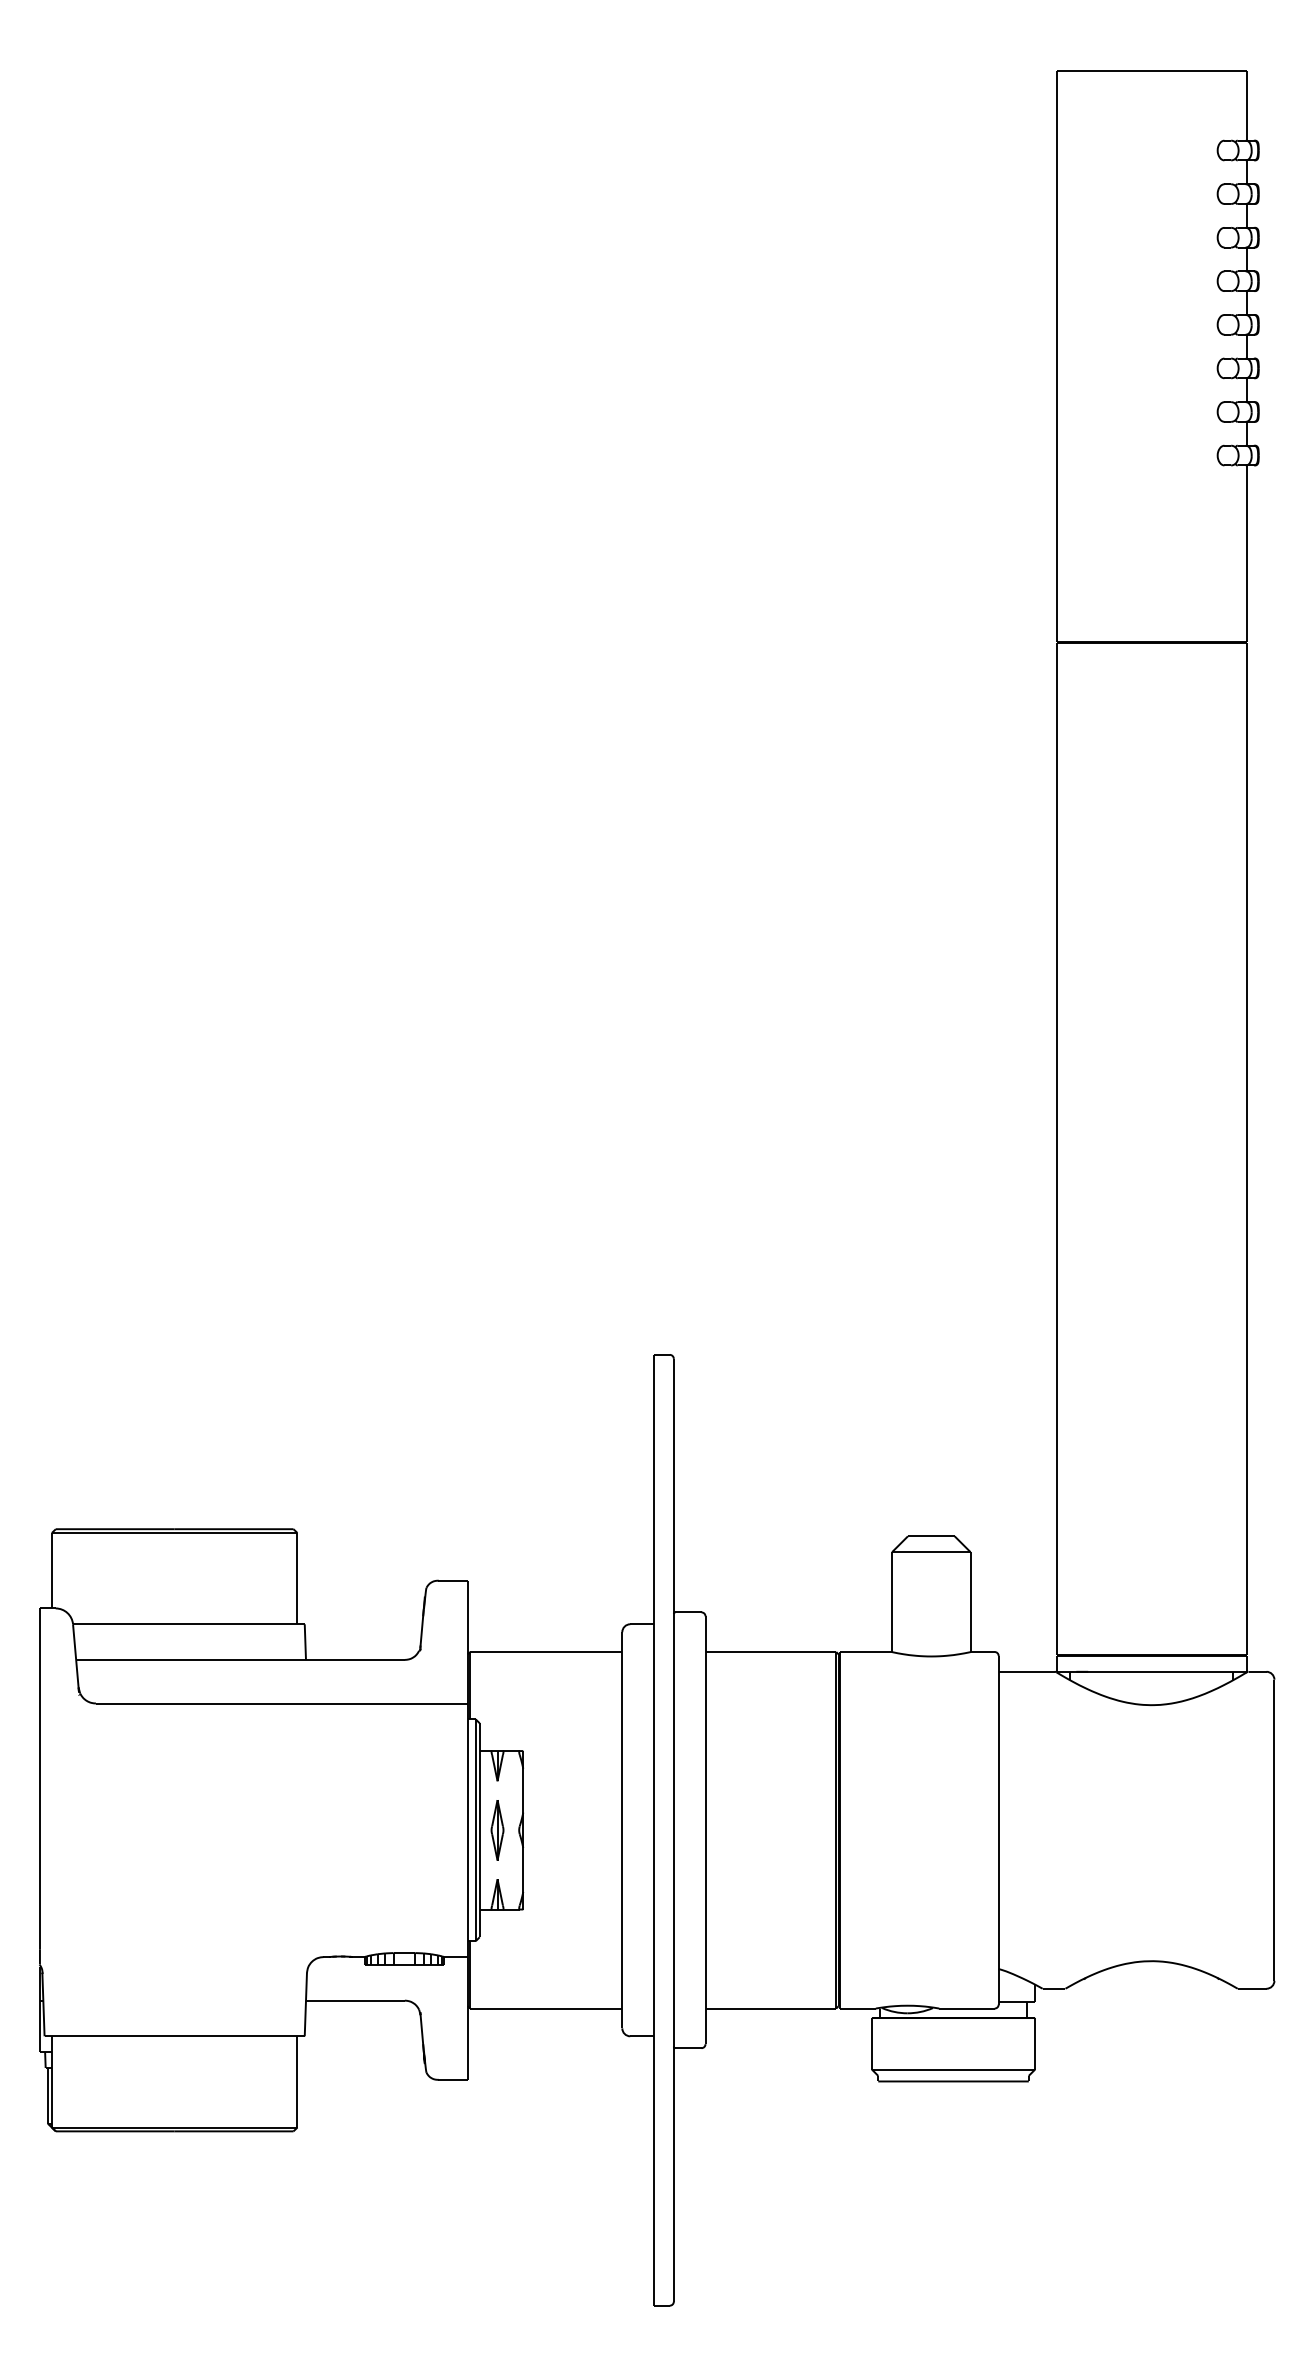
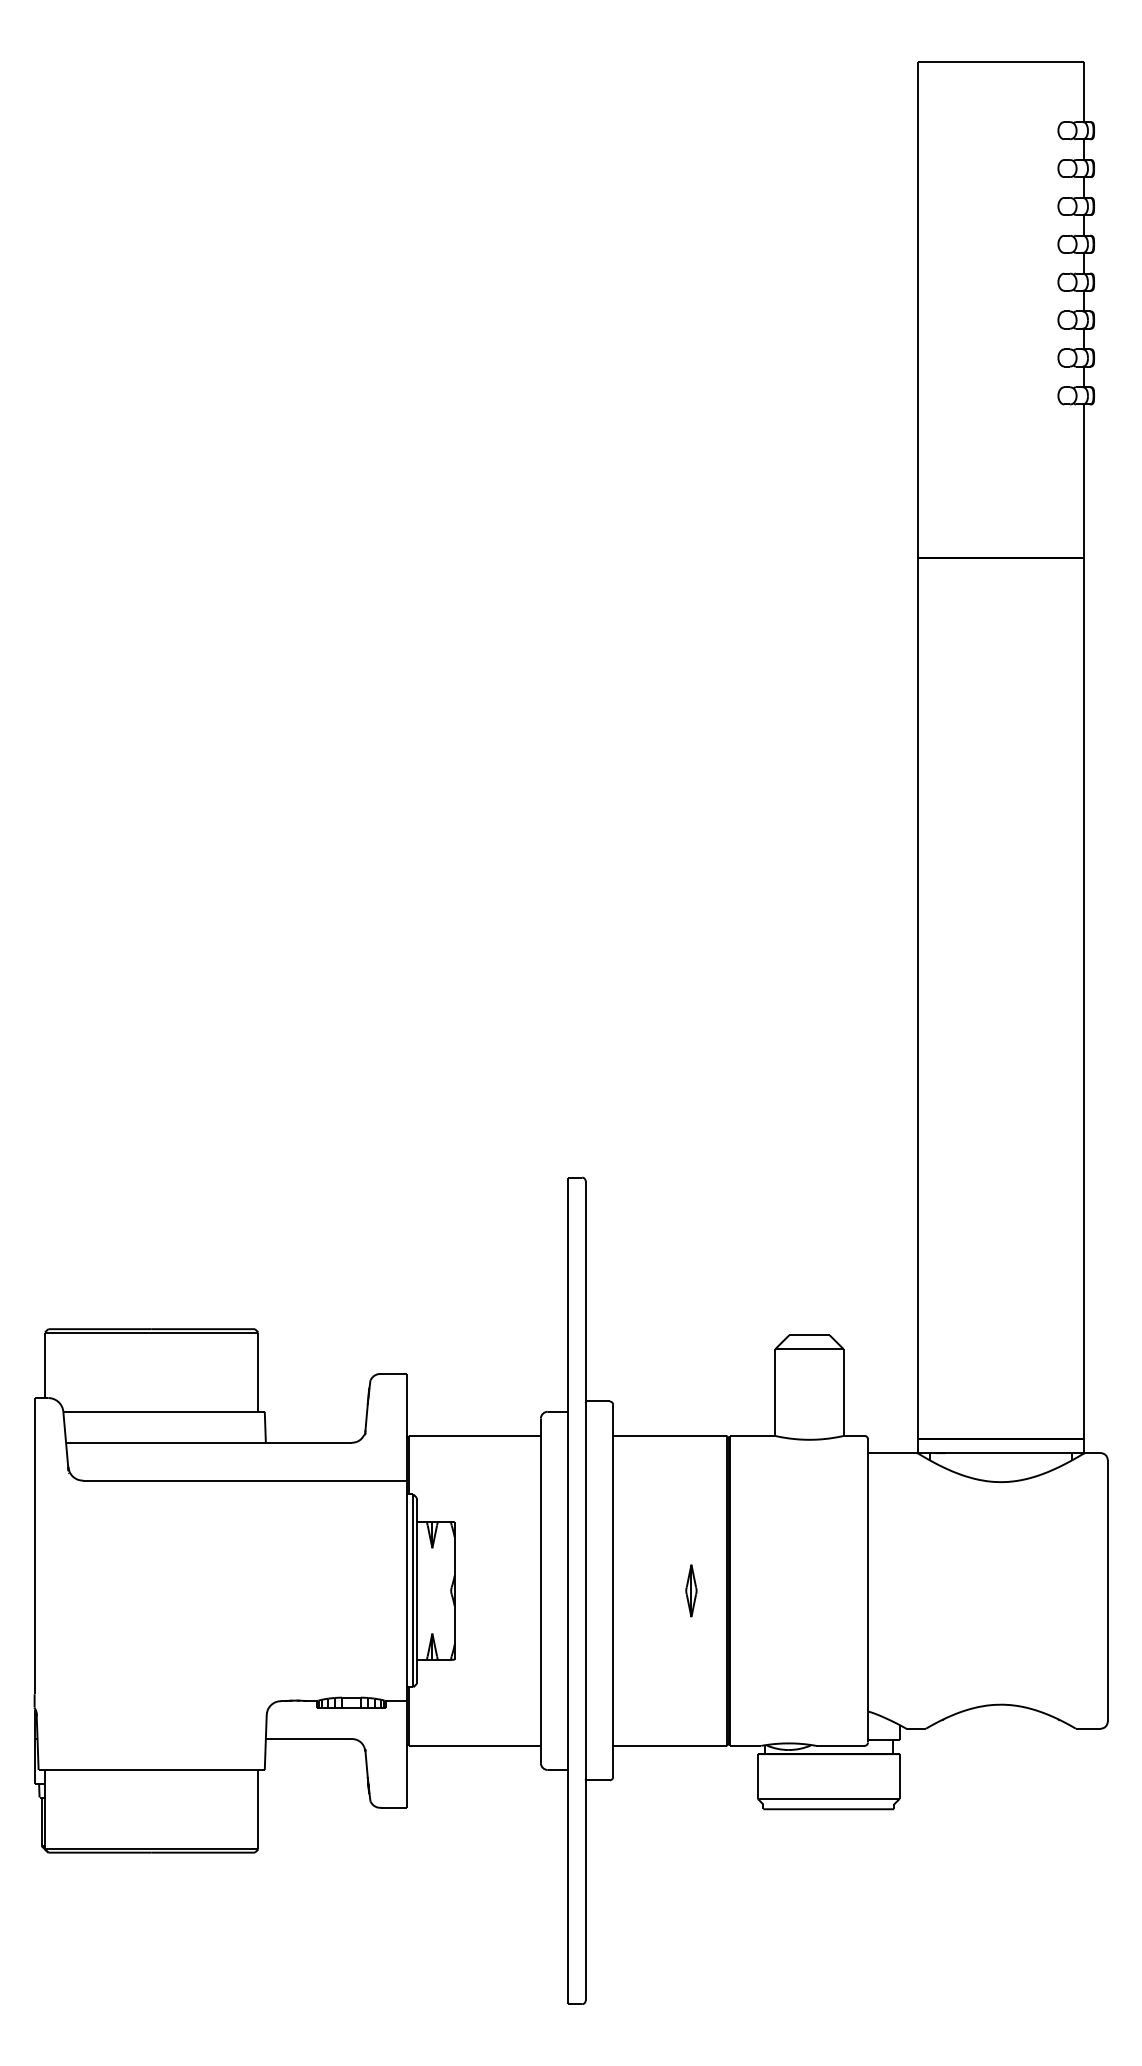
part: (497, 1830) -> (691, 1591), moved

